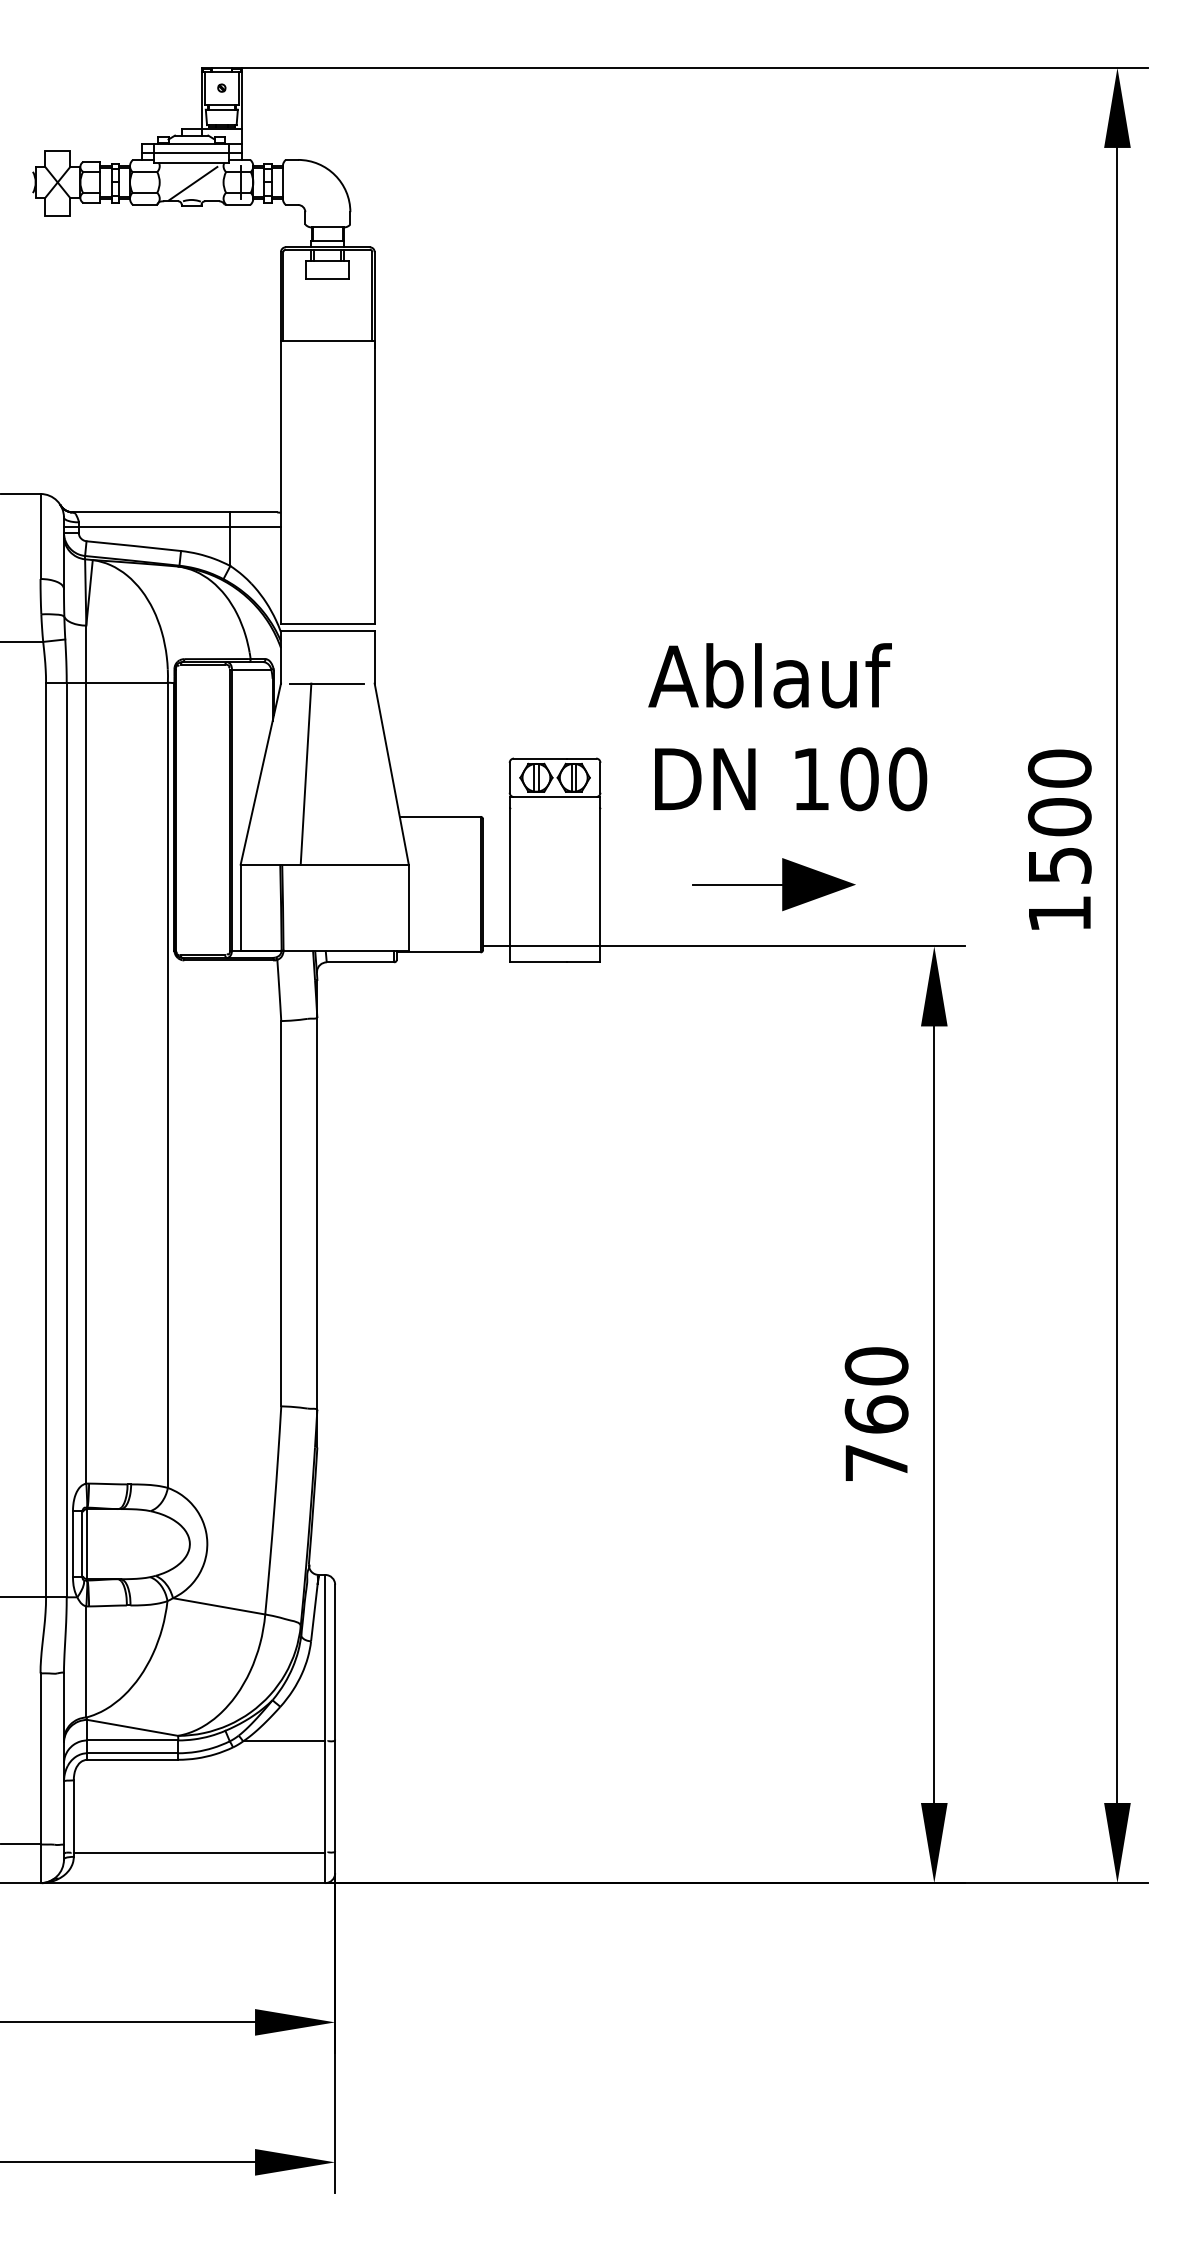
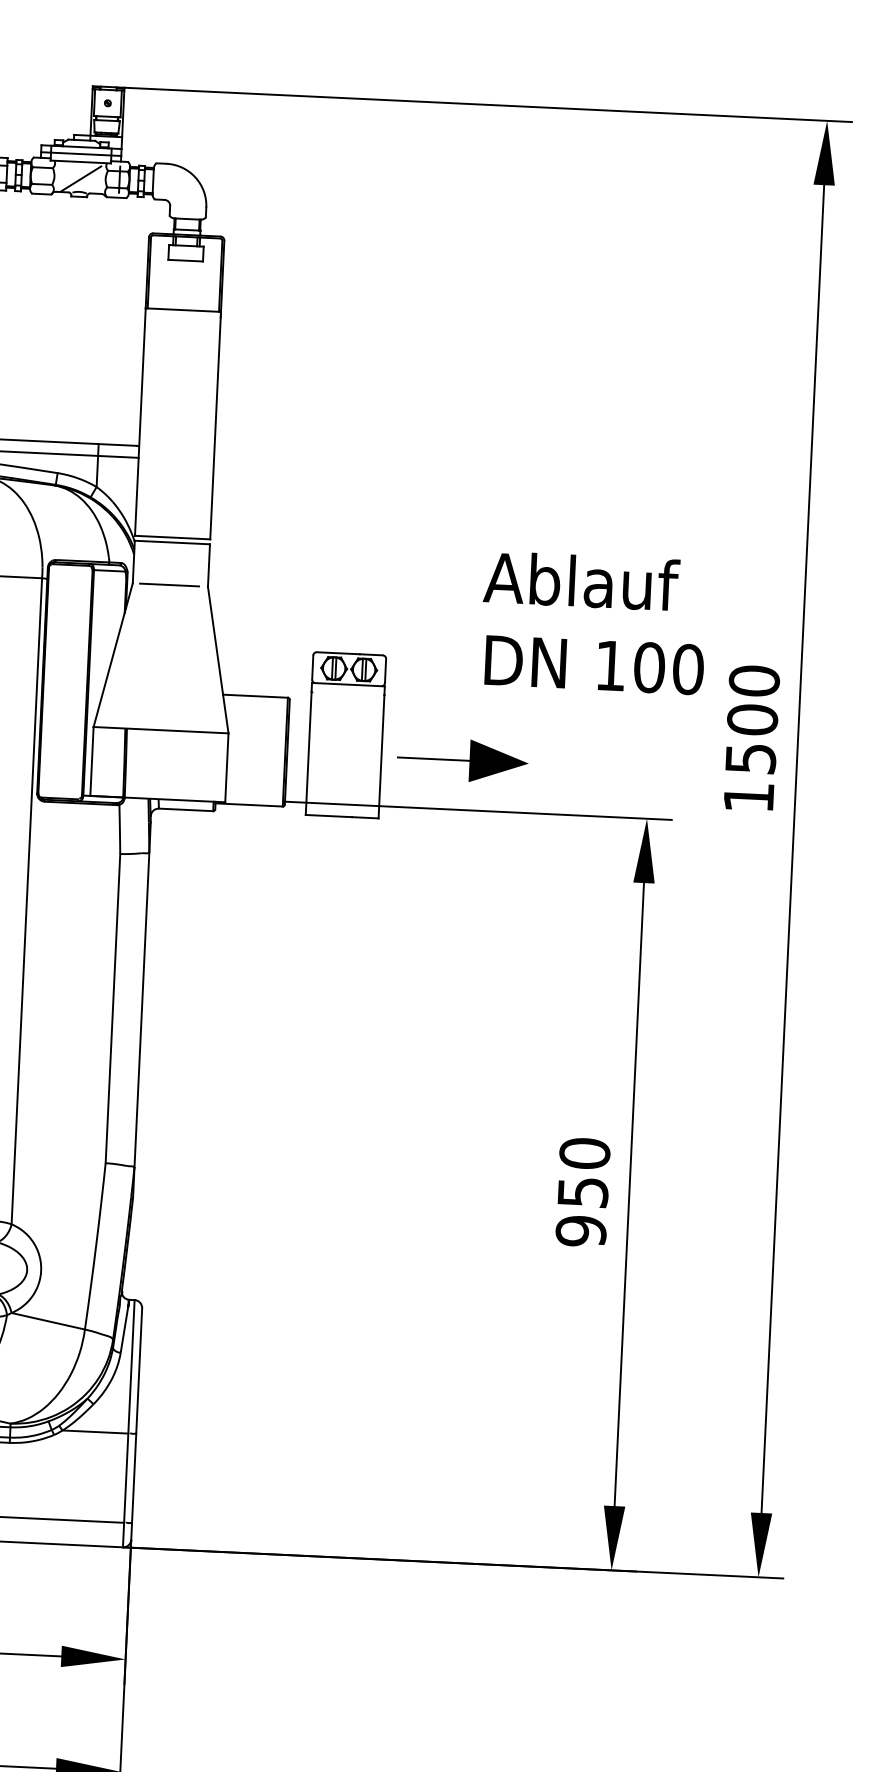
text: (787, 727) -> (593, 623), moved
line: (305, 773) -> (149, 656), removed
part: (773, 884) -> (462, 760), moved
text: (876, 1438) -> (582, 1211), 760 -> 950

